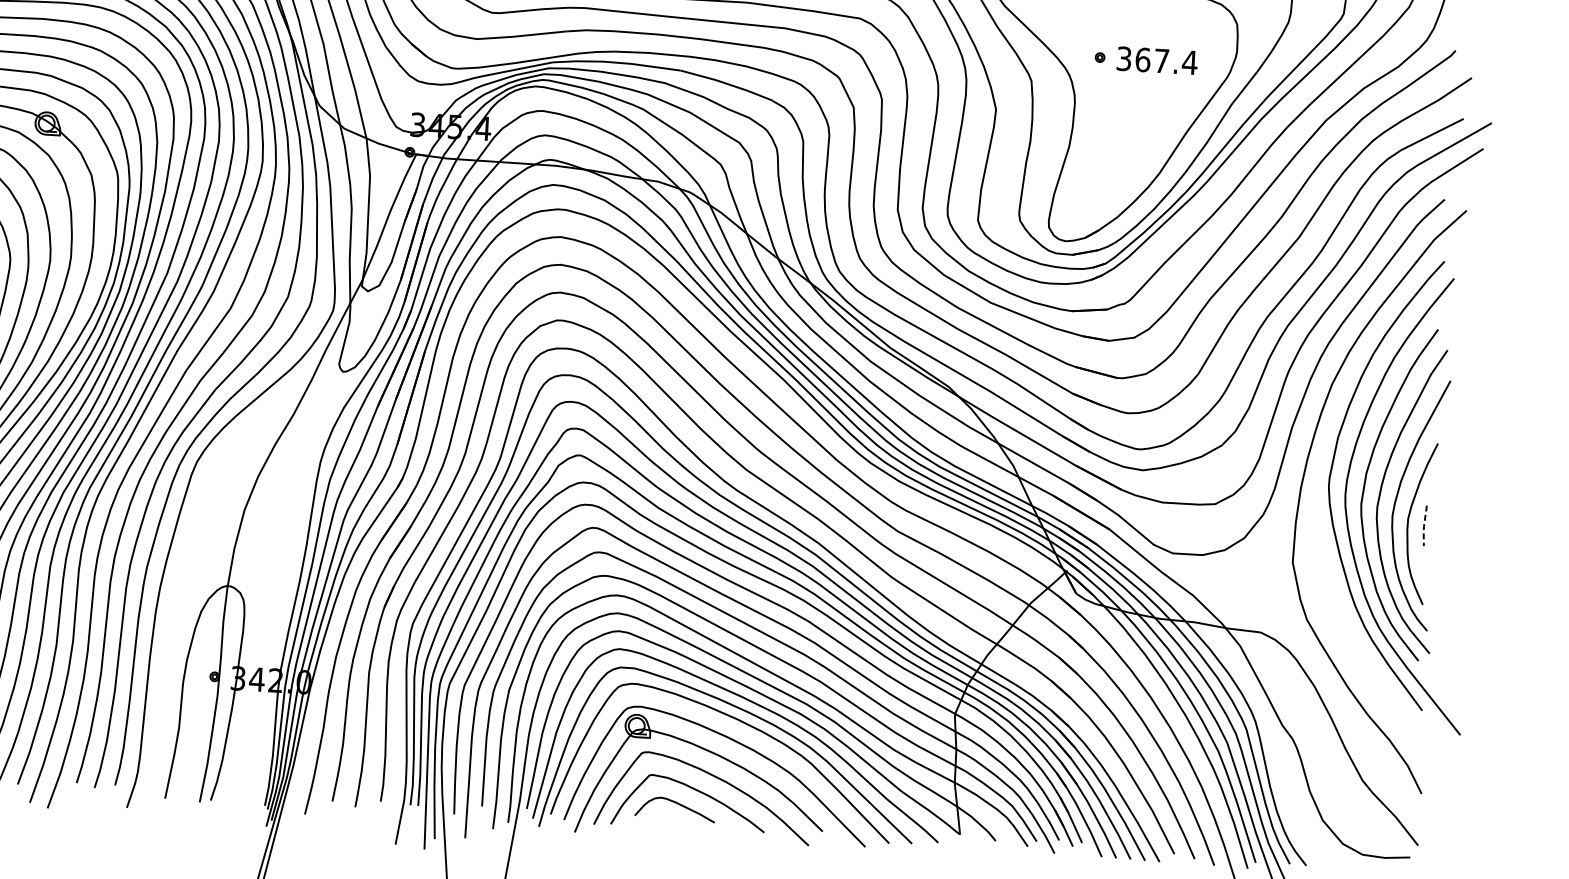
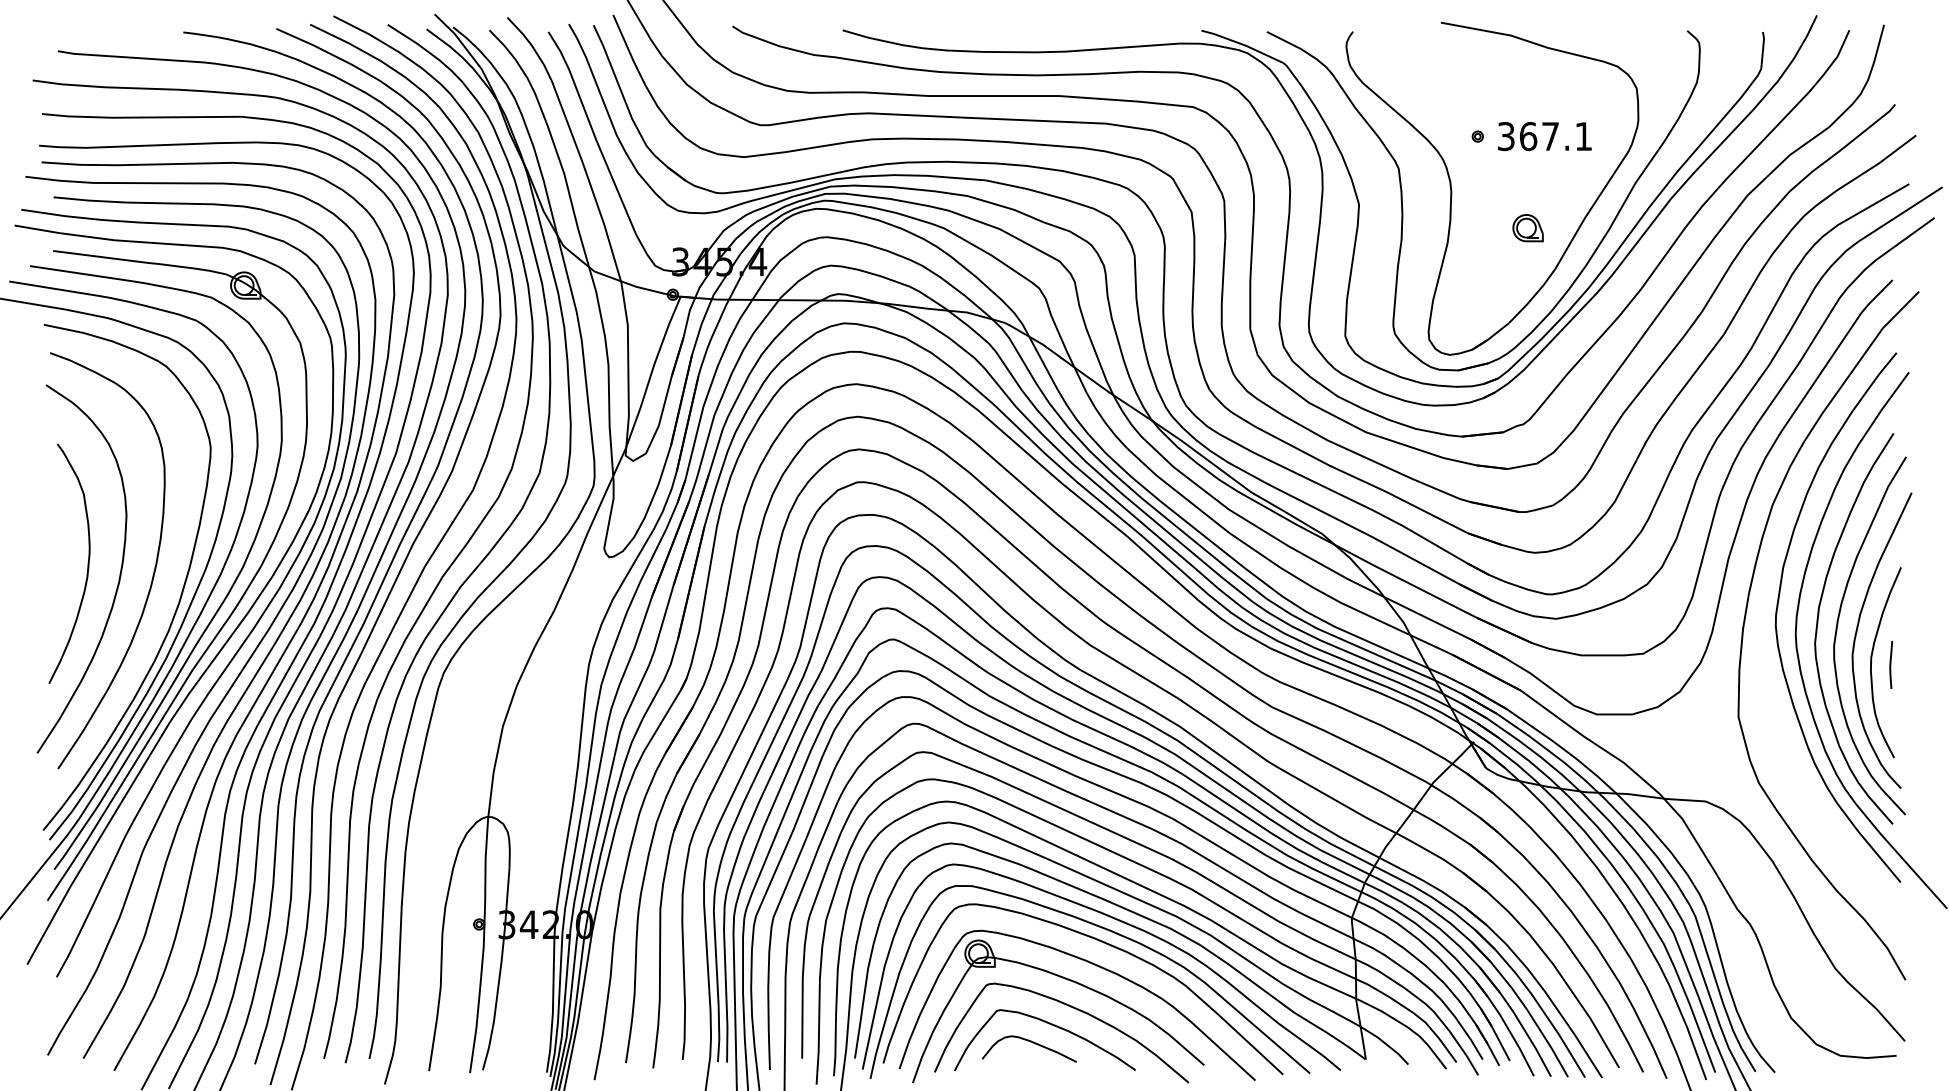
text: (1189, 62) -> (1583, 136), 367.4 -> 367.1
part: (1137, 137) -> (1527, 228), added
line: (1424, 526) -> (1890, 665), dashed -> solid

